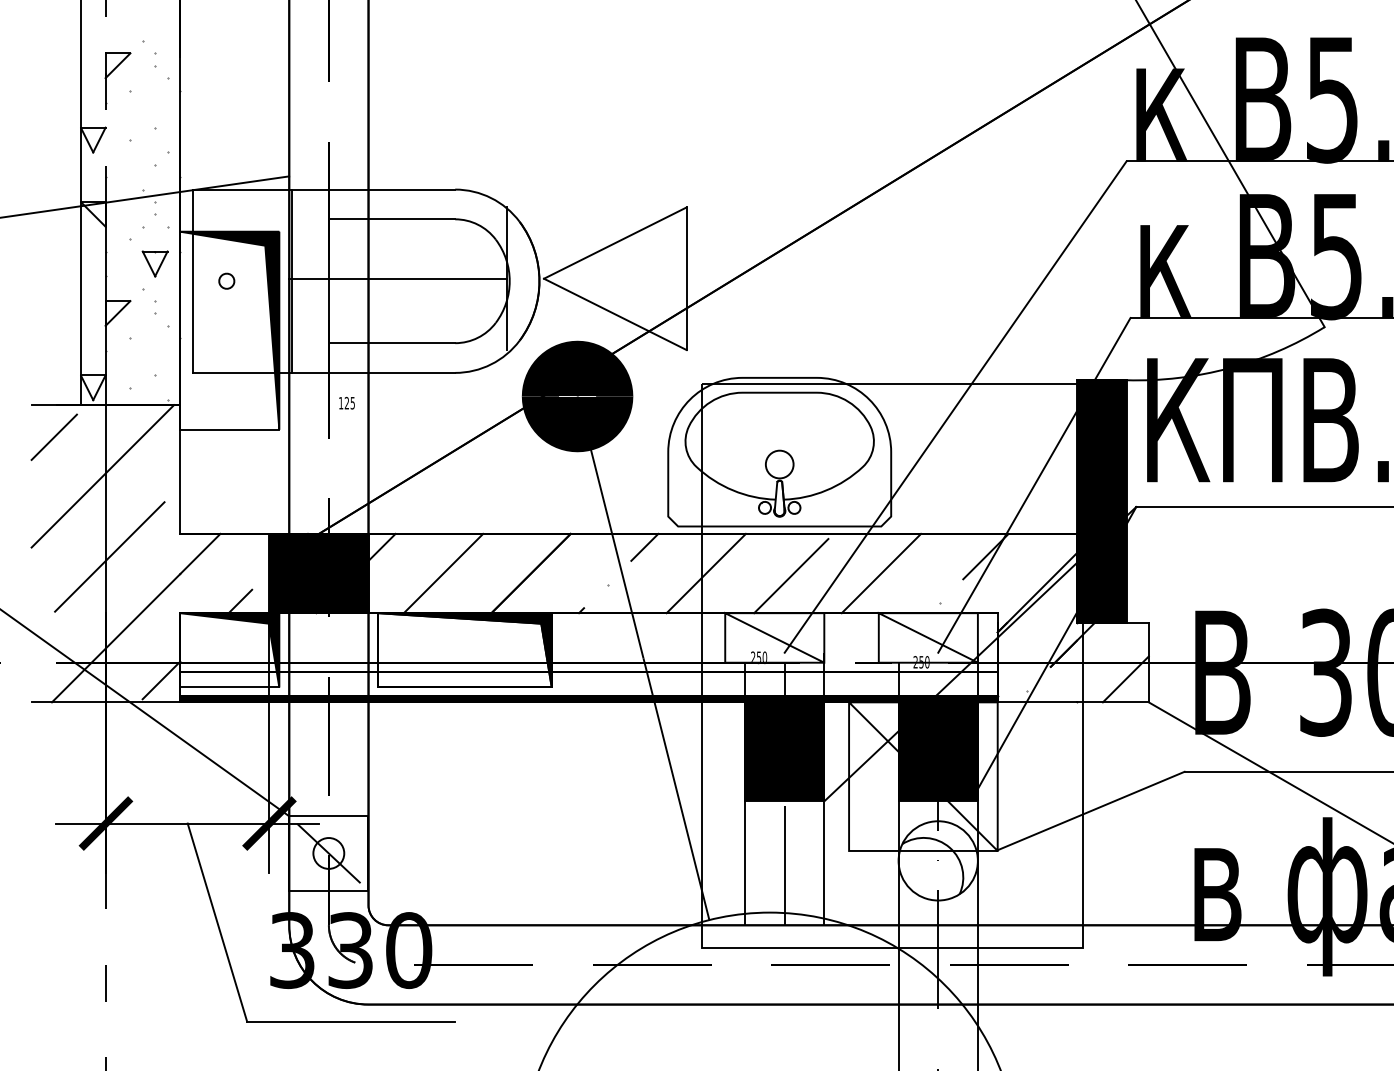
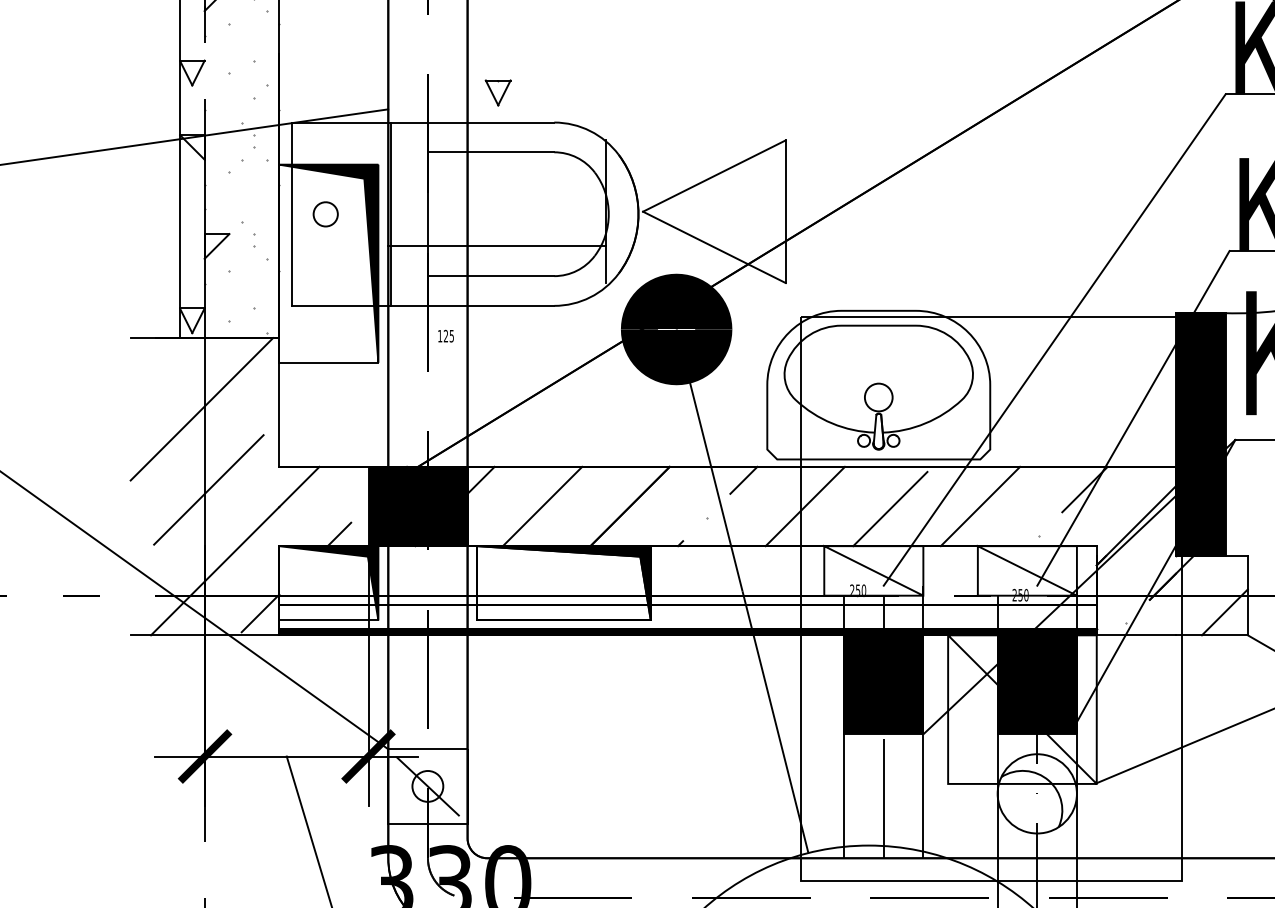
part: (154, 263) -> (497, 92), moved
line: (397, 278) -> (496, 245), moved
part: (226, 280) -> (325, 213), size x1.6
line: (53, 436) -> (152, 369), removed

